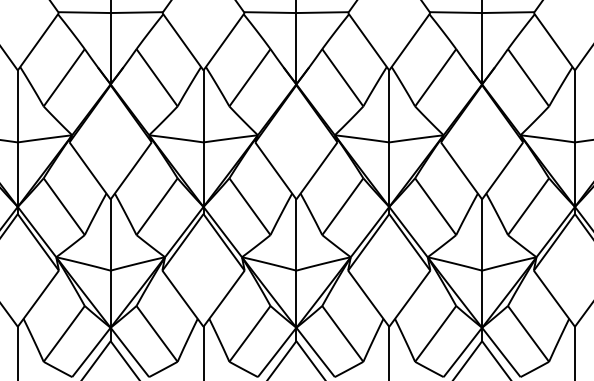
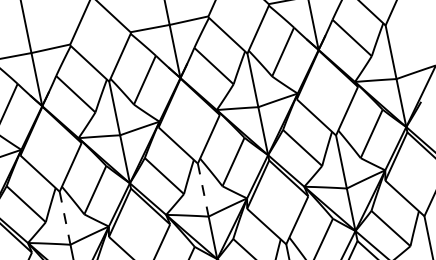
line: (110, 235) -> (65, 218), solid -> dashed
line: (296, 235) -> (203, 190), solid -> dashed

